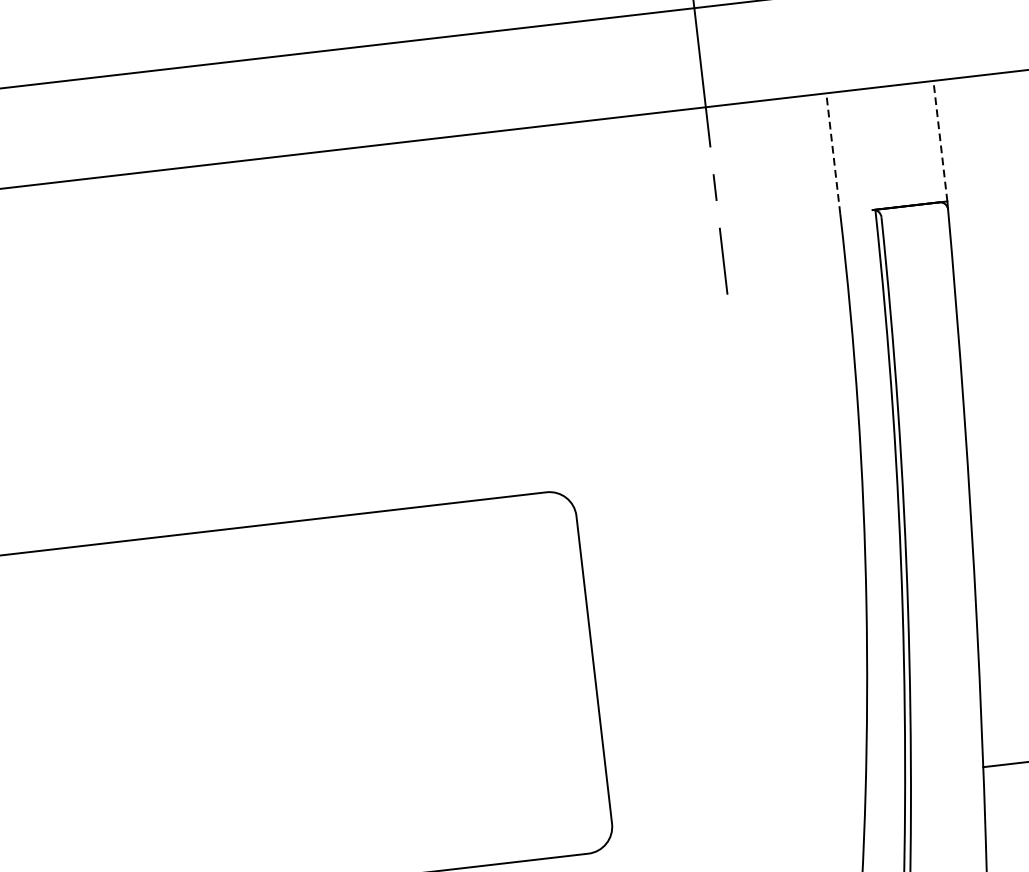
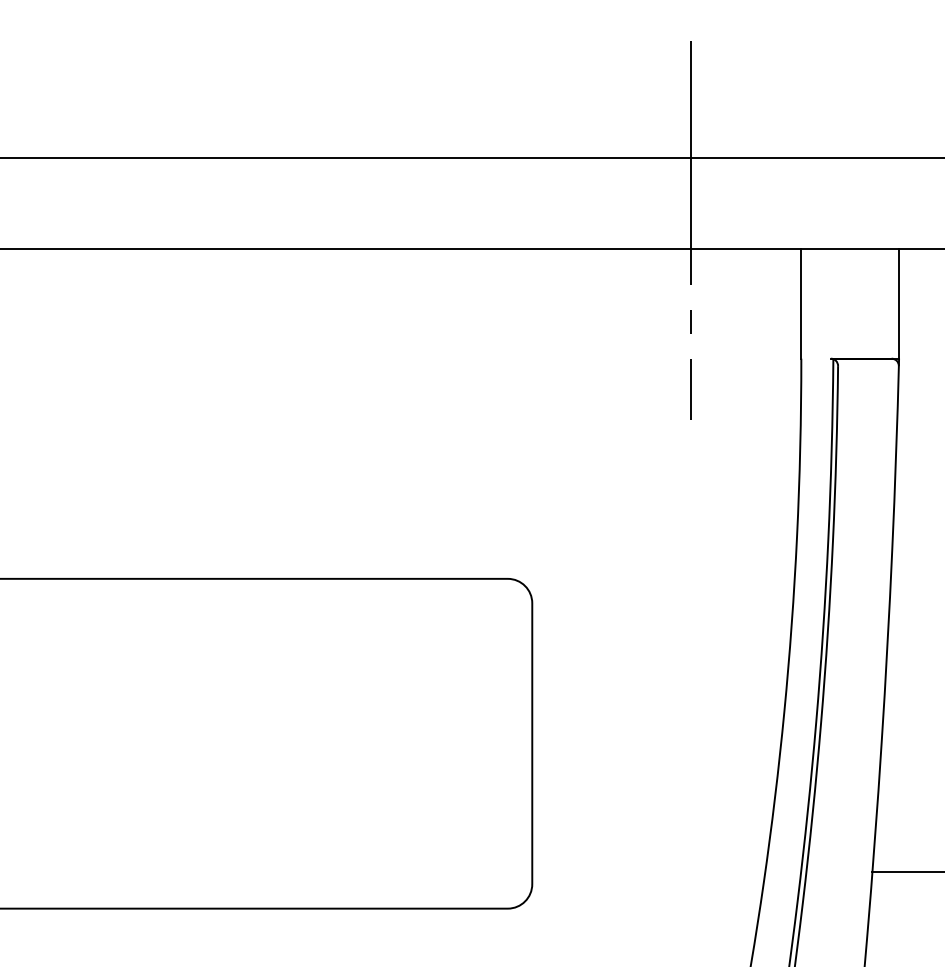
line: (940, 140) -> (899, 303), dashed -> solid
line: (833, 153) -> (801, 303), dashed -> solid

